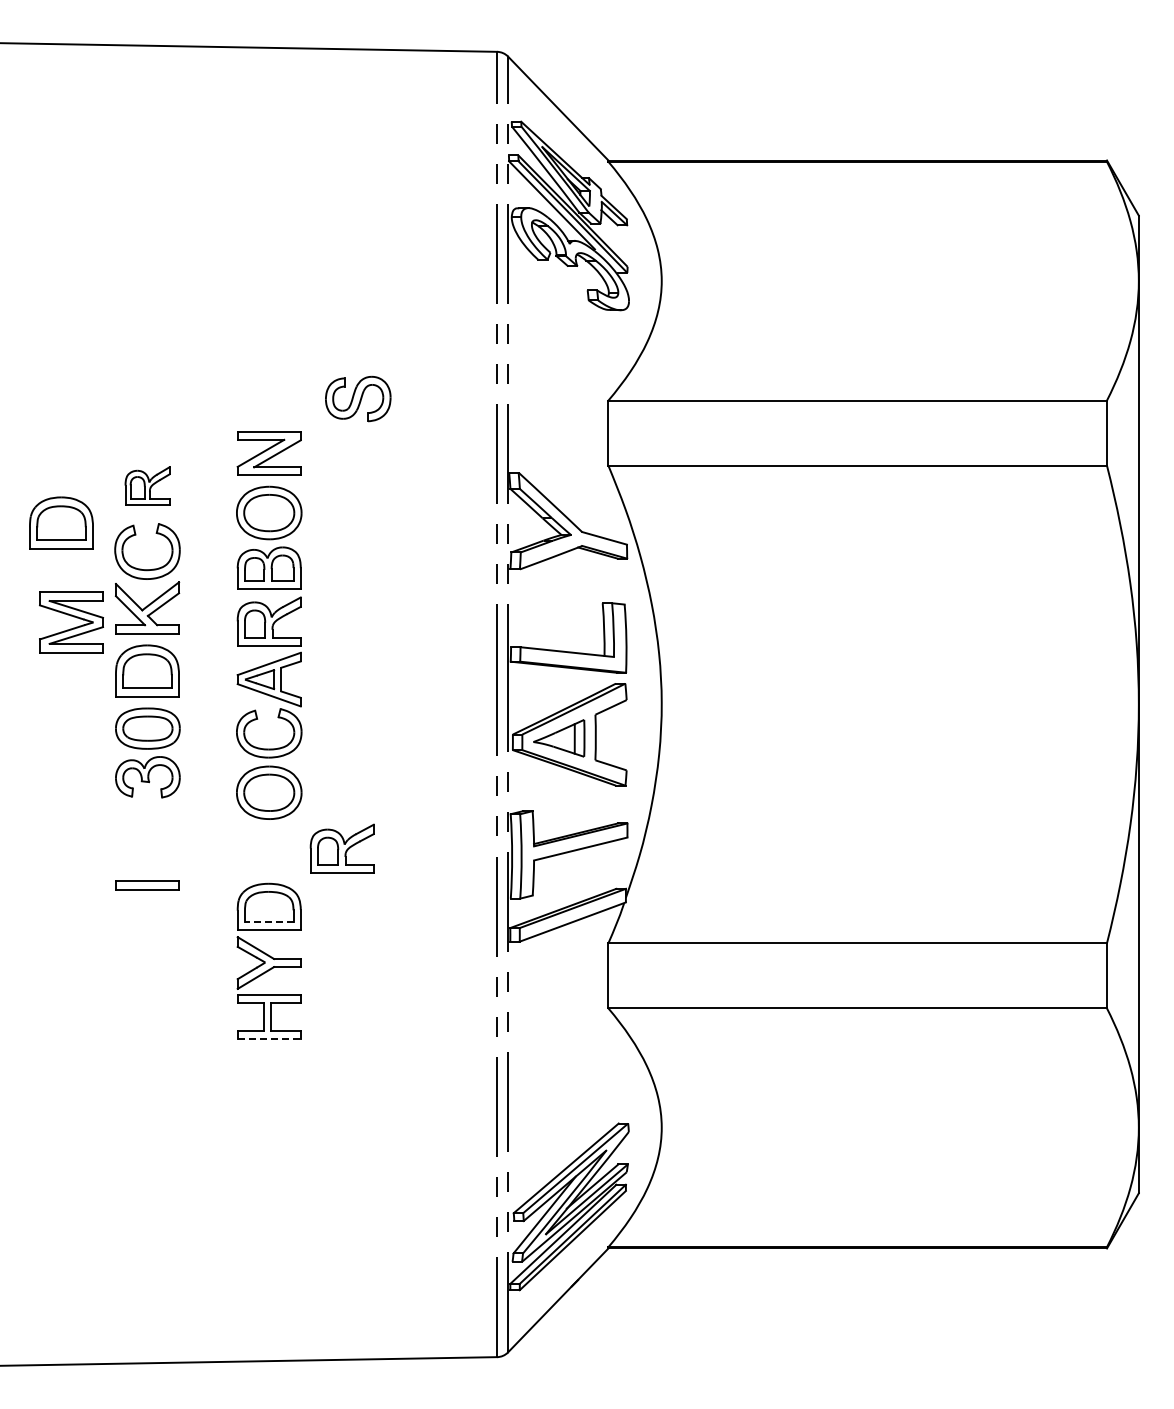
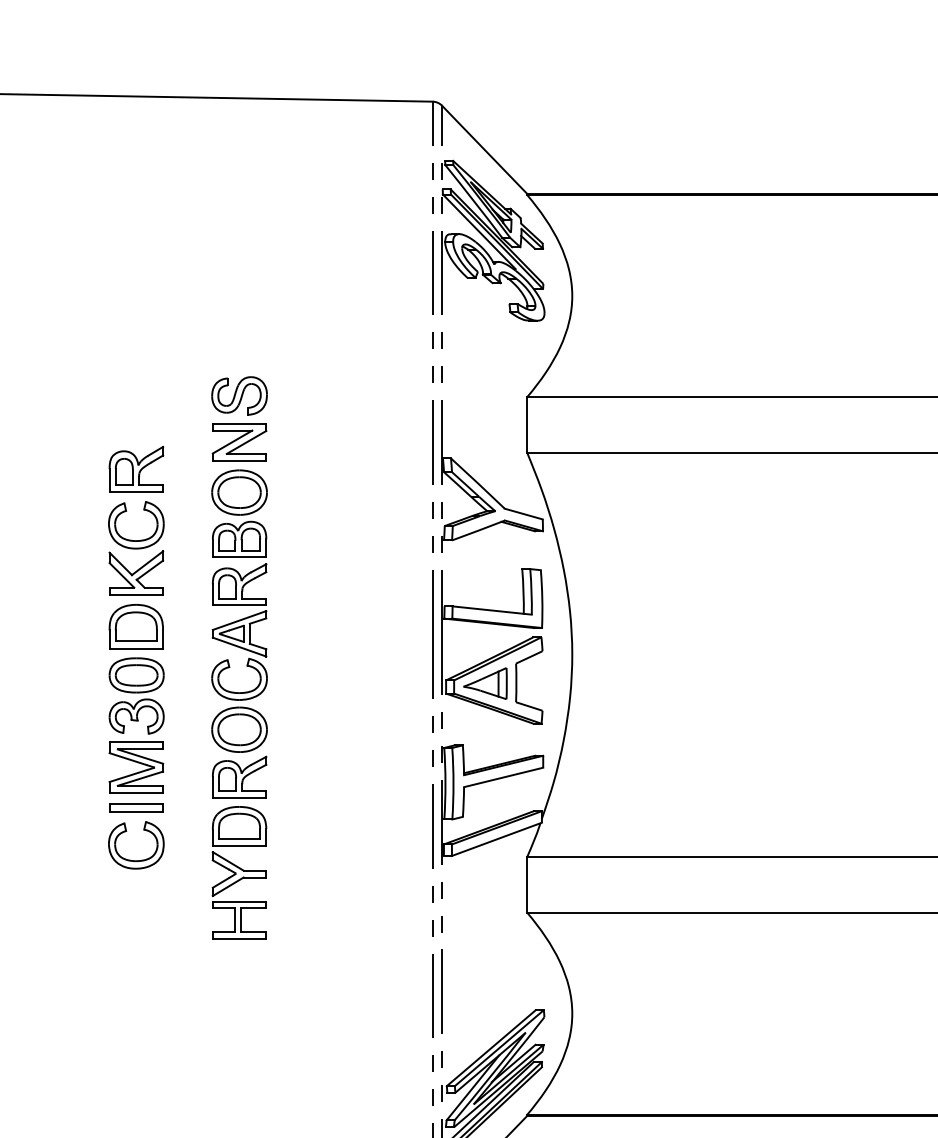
part: (358, 398) -> (239, 395), moved
part: (147, 485) -> (136, 469), size x1.43
part: (61, 522) -> (63, 500), removed
part: (71, 622) -> (136, 767), moved
part: (341, 848) -> (238, 777), moved
line: (268, 921) -> (238, 838), dashed -> solid
part: (147, 946) -> (136, 860), added
line: (269, 1039) -> (239, 938), dashed -> solid

